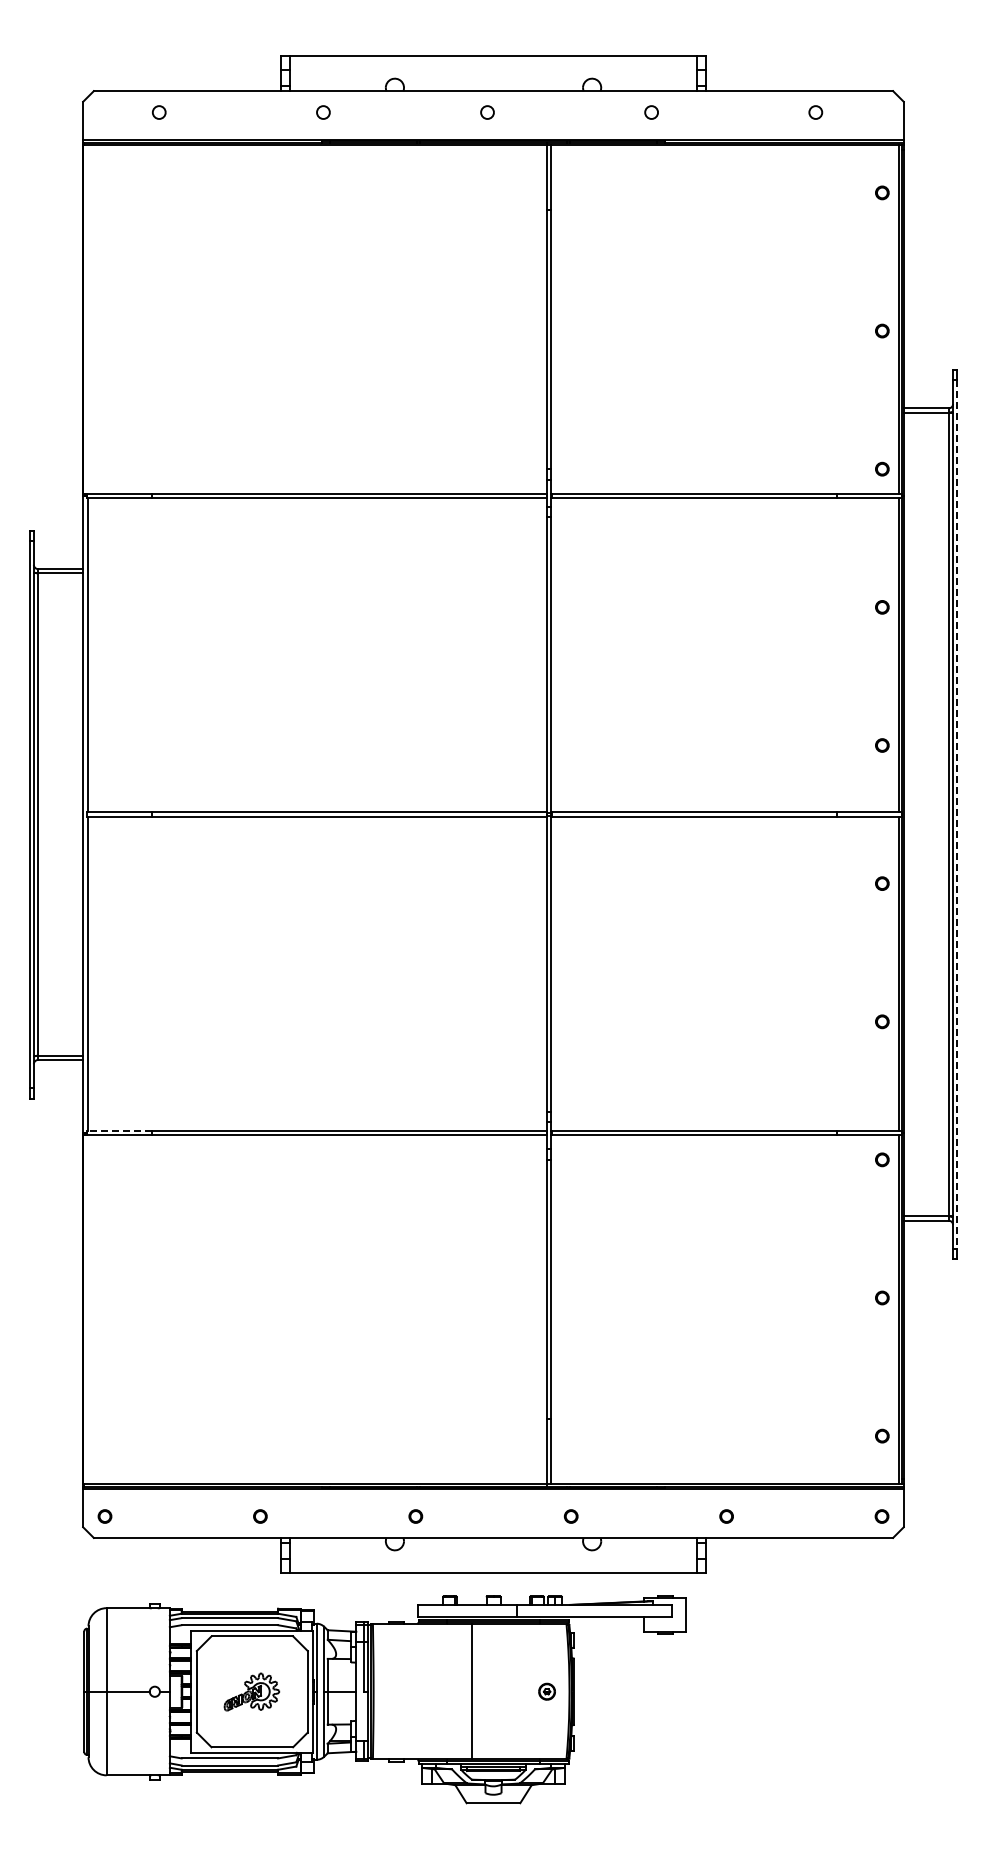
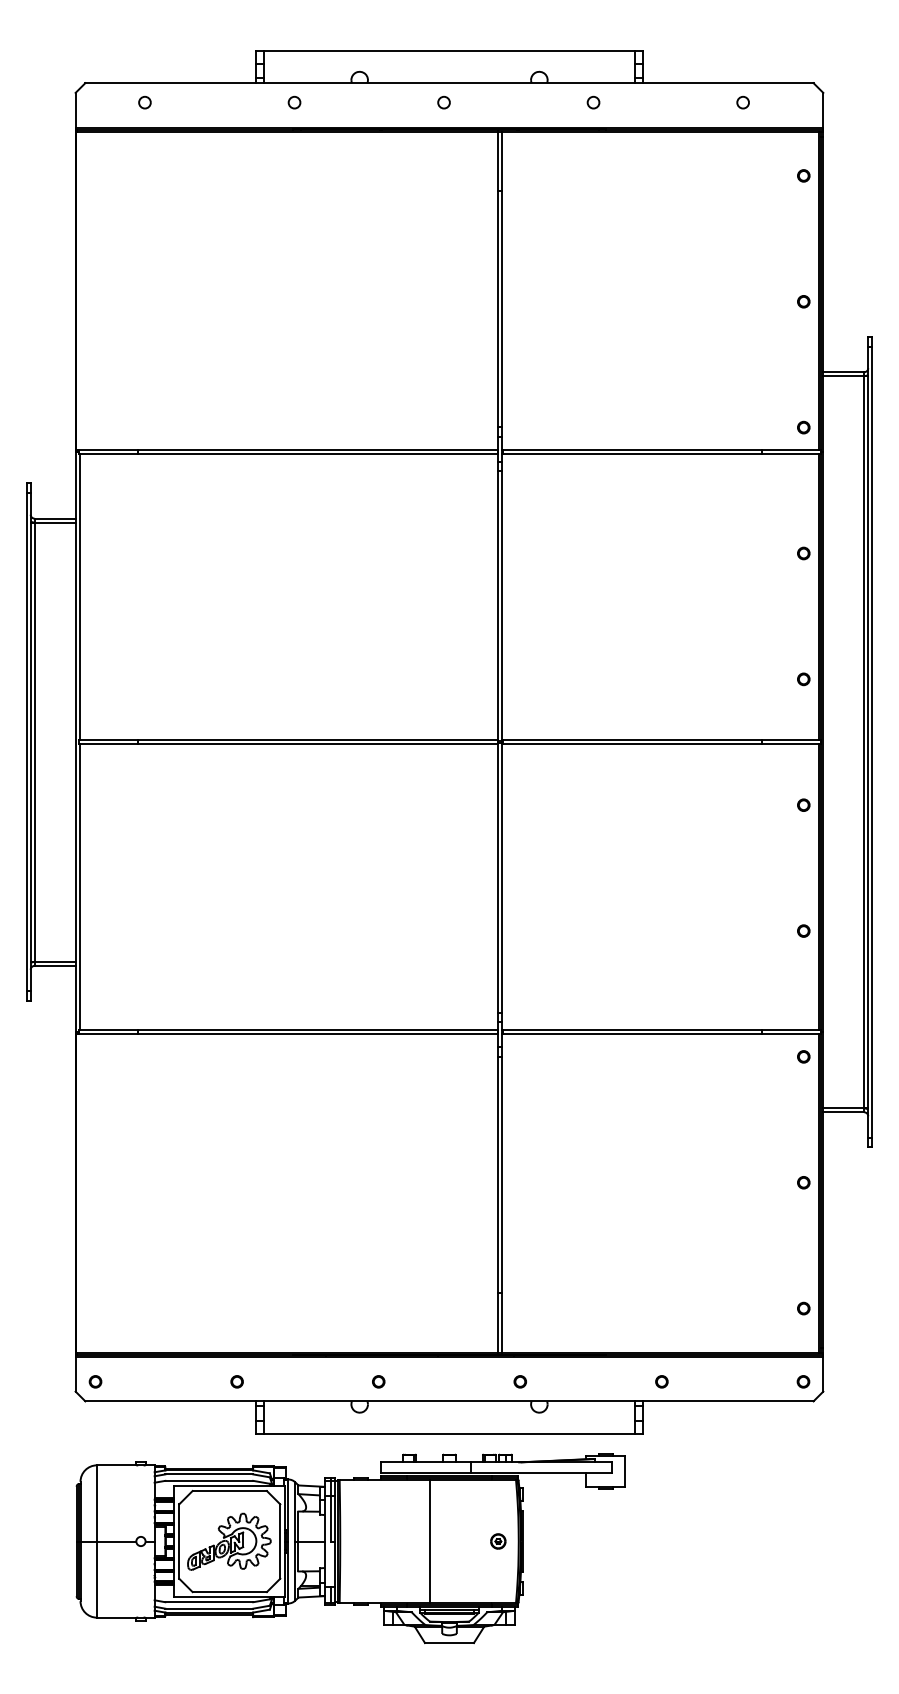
line: (957, 815) -> (872, 743), dashed -> solid
line: (119, 1130) -> (108, 1030), dashed -> solid
part: (251, 1691) -> (229, 1541), size x1.67

